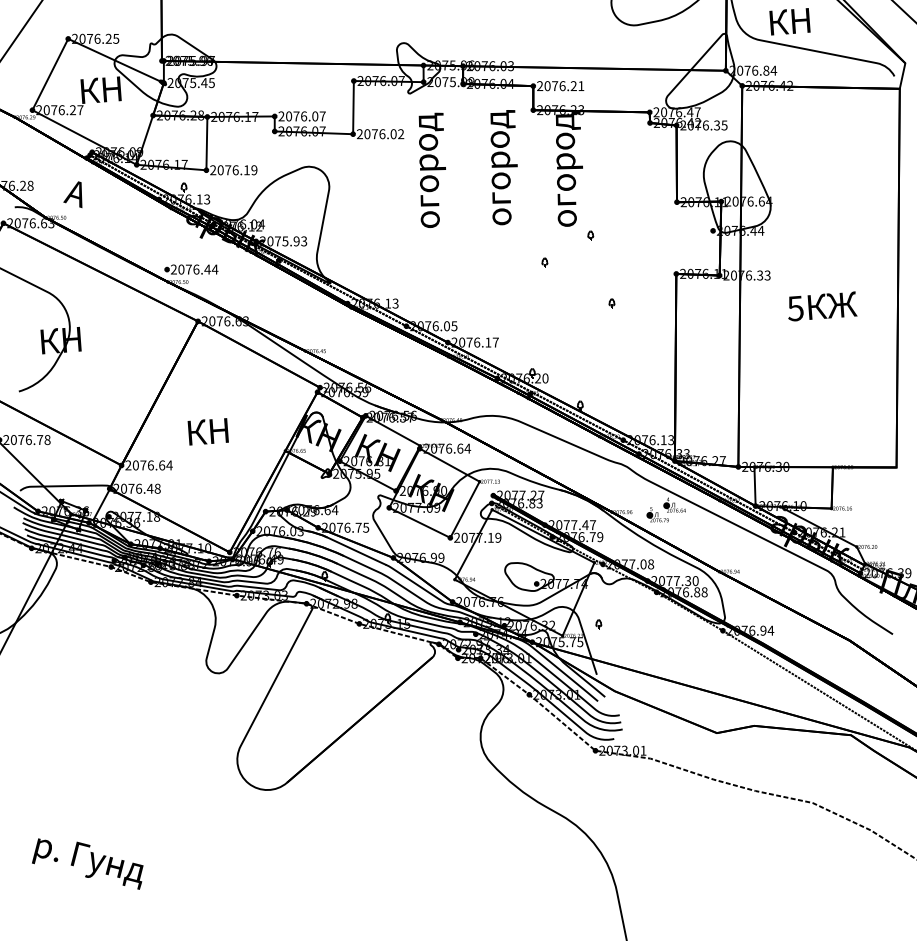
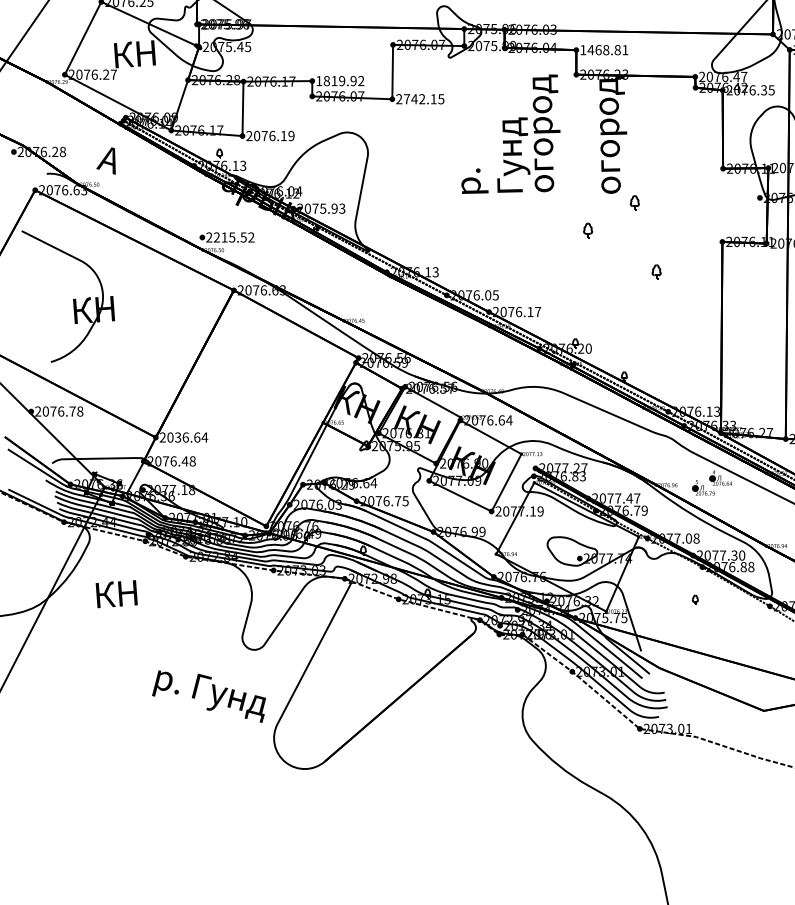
text: (556, 86) -> (600, 50), 2076.21 -> 1468.81
text: (301, 116) -> (339, 81), 2076.07 -> 1819.92
text: (384, 134) -> (424, 99), 2076.02 -> 2742.15
text: (453, 170) -> (494, 136), огород -> р. Гунд
part: (590, 235) -> (634, 202), size x1.6
part: (544, 262) -> (587, 230), size x1.6
text: (198, 269) -> (234, 237), 2076.44 -> 2215.52
part: (611, 303) -> (656, 272), size x1.6
text: (207, 431) -> (115, 593), moved
text: (143, 465) -> (178, 437), 2076.64 -> 2036.64
part: (598, 624) -> (695, 599), moved
text: (87, 863) -> (208, 695), moved

